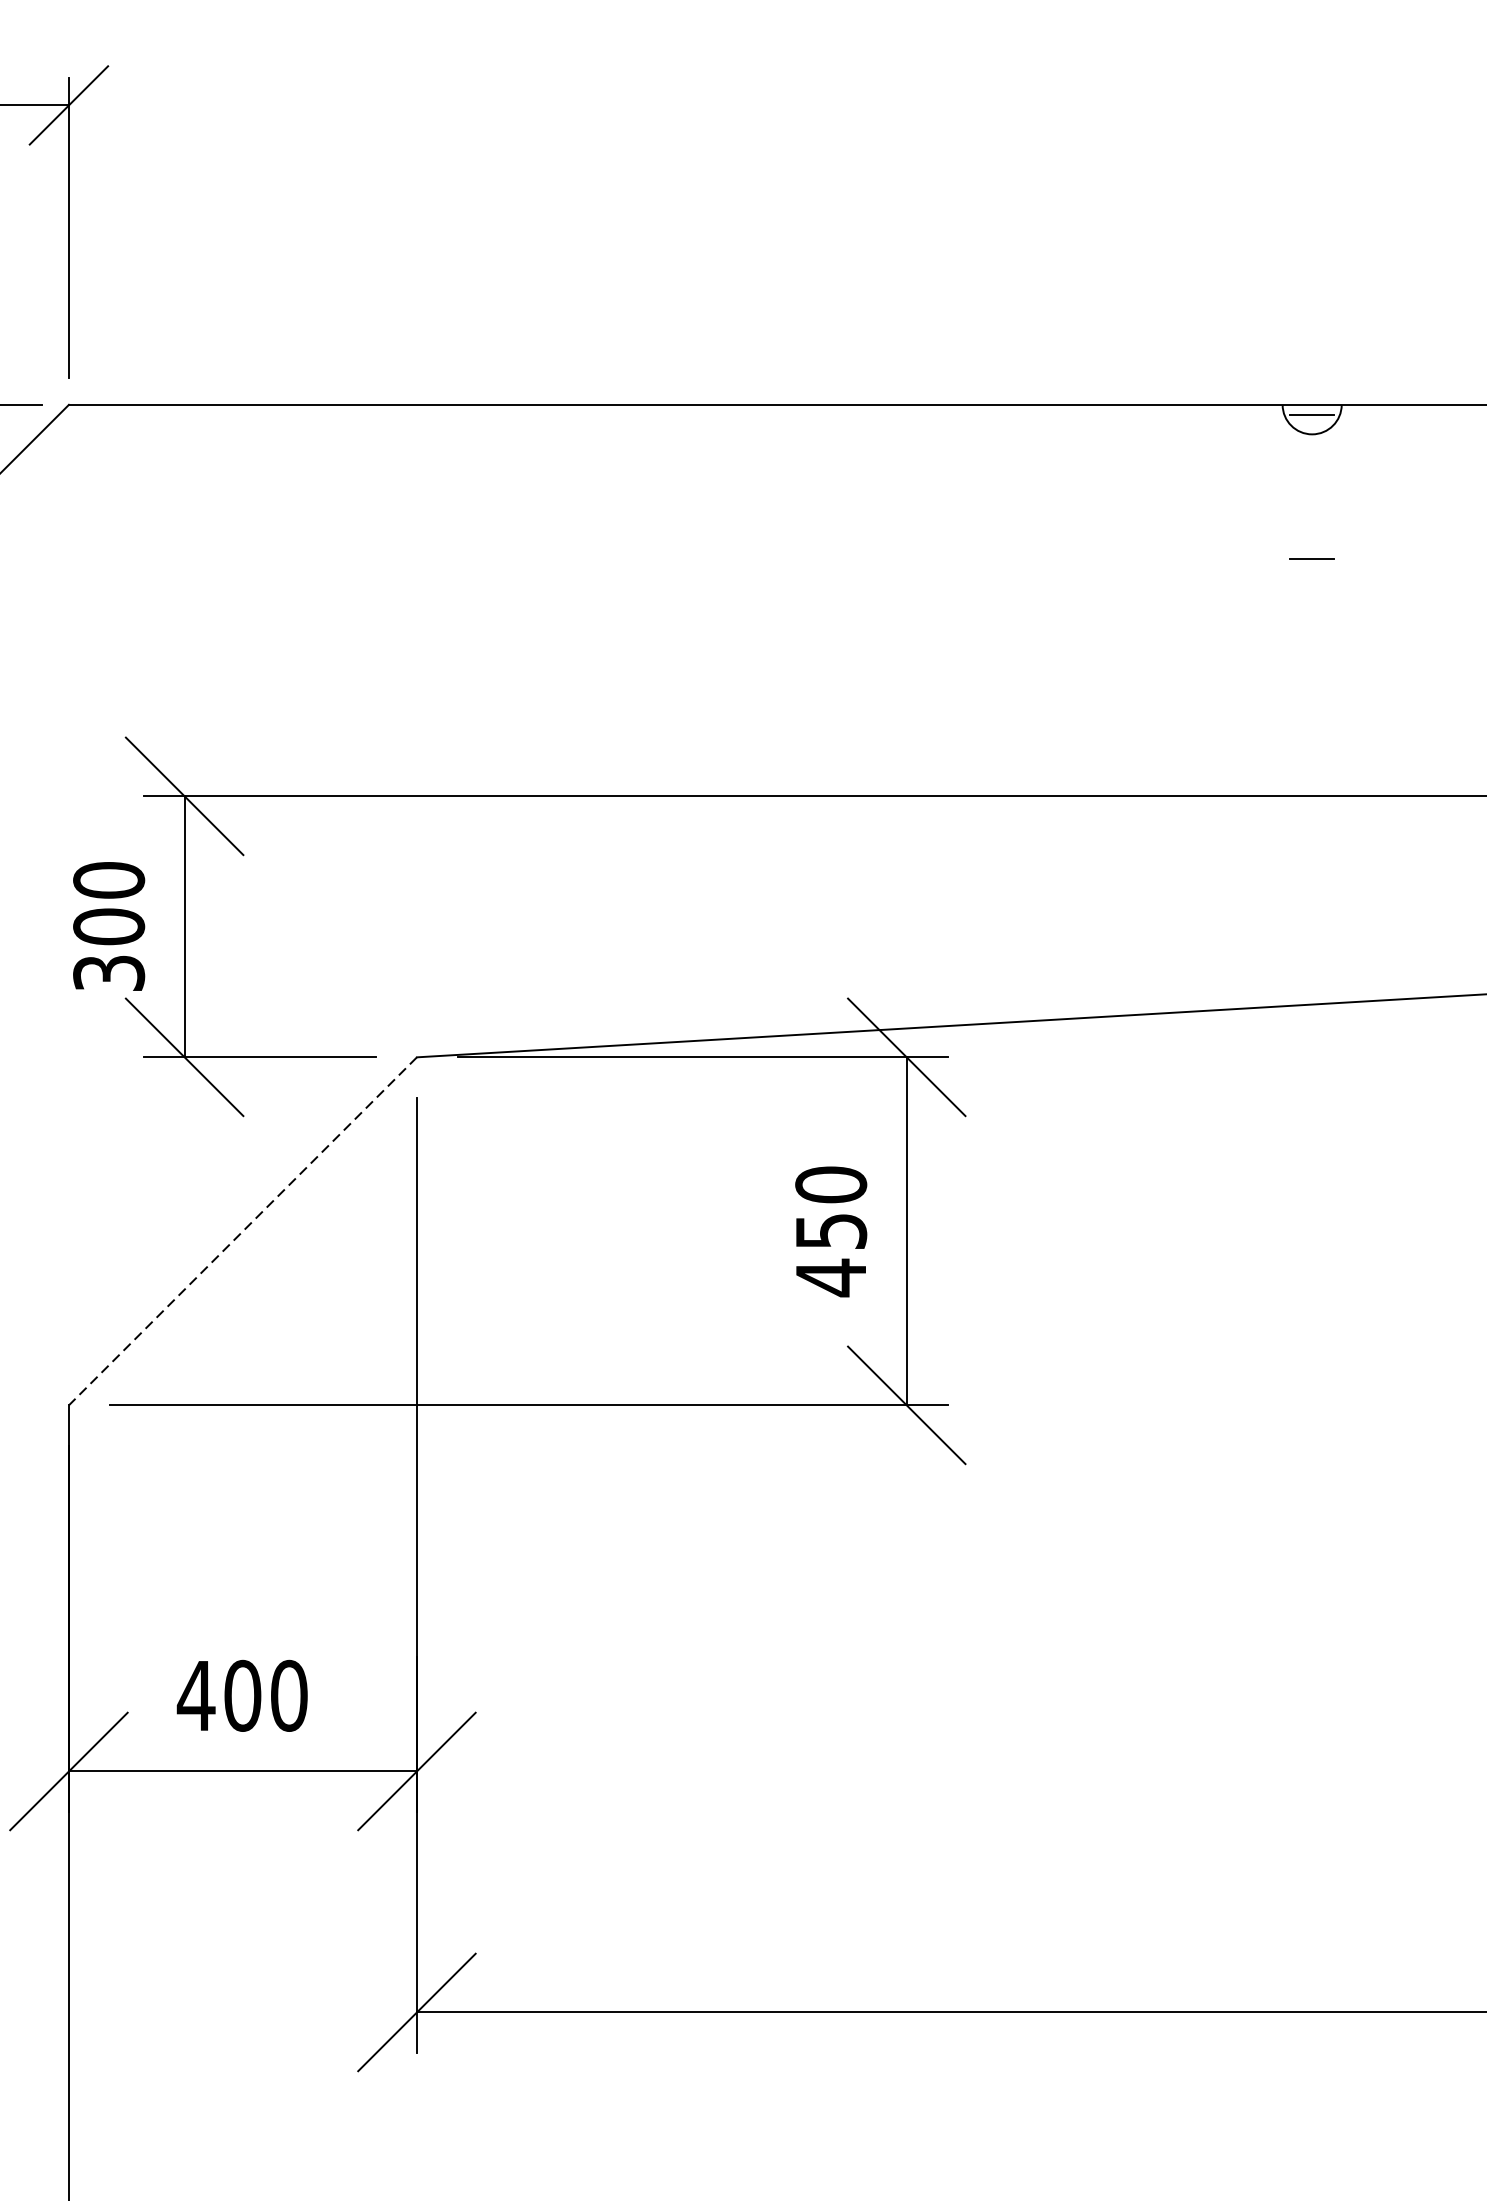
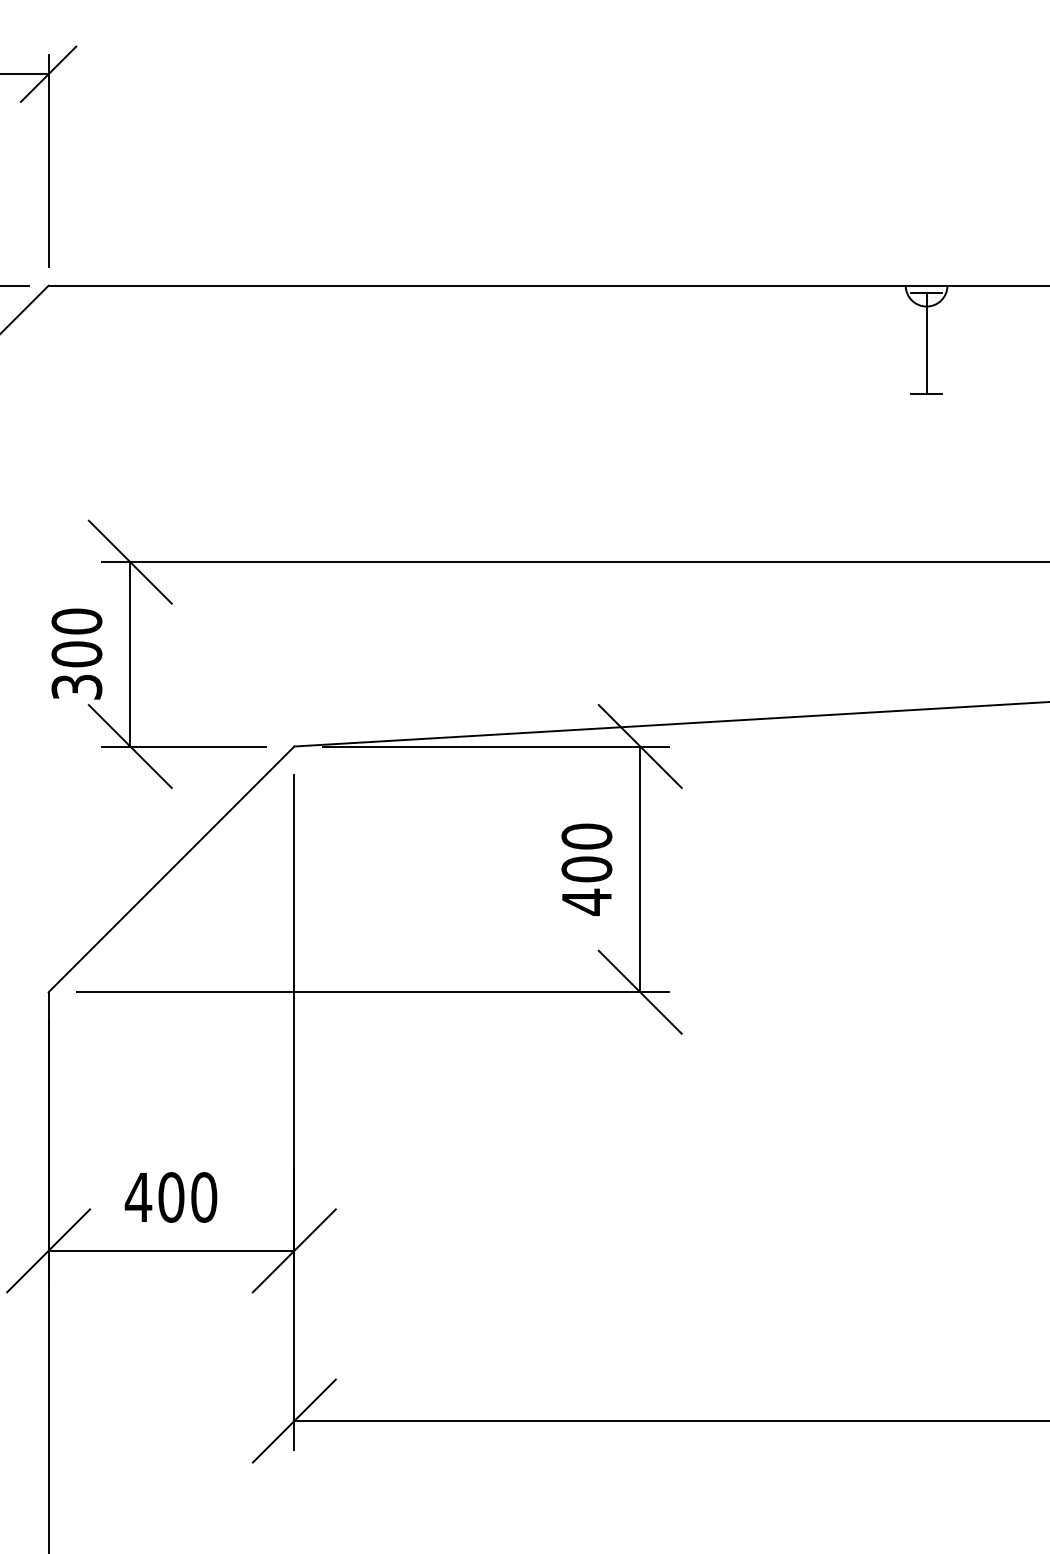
line: (1312, 486) -> (926, 343), added
line: (242, 1231) -> (171, 869), dashed -> solid
text: (830, 1231) -> (586, 869), 450 -> 400

